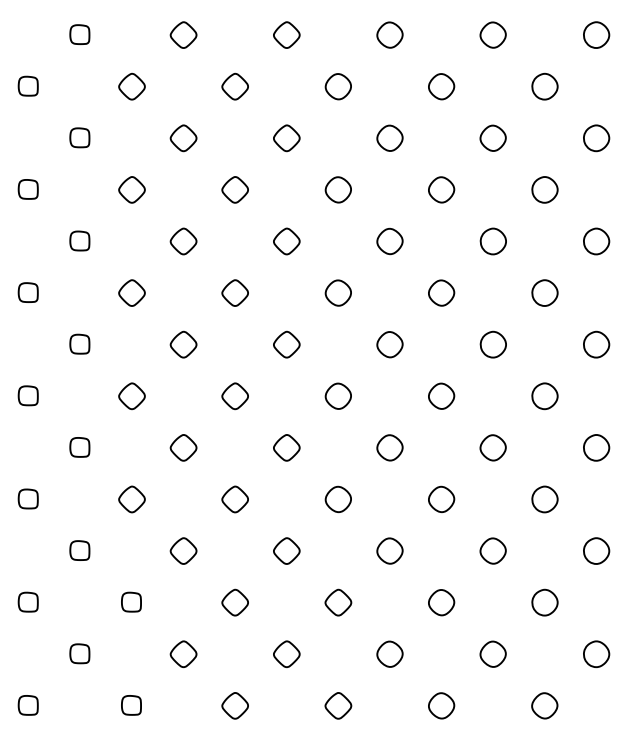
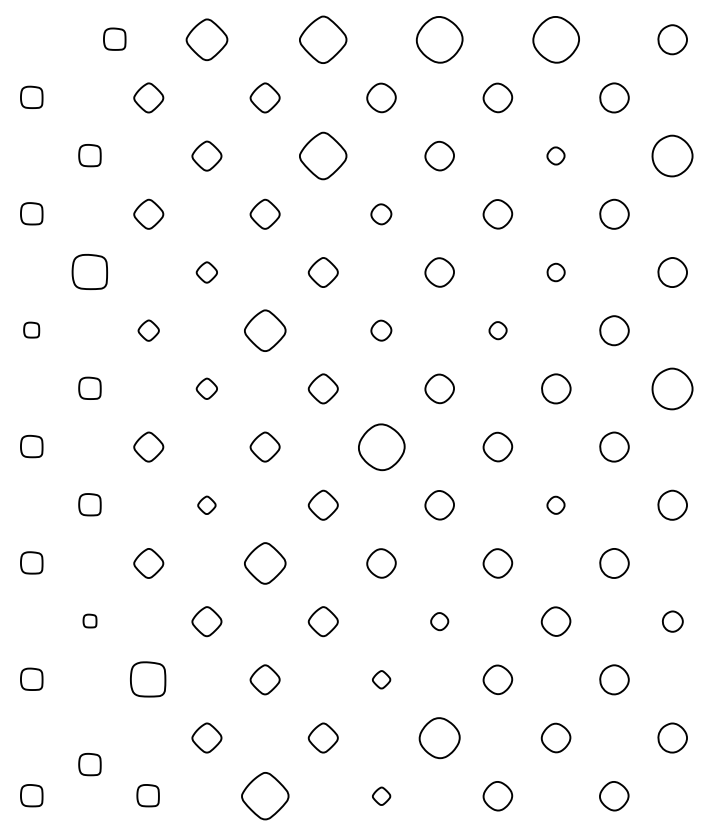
part: (79, 34) -> (114, 39), moved
part: (183, 34) -> (206, 39), size x1.4
part: (286, 34) -> (322, 39), size x1.6
part: (389, 34) -> (439, 39), size x1.6
part: (492, 34) -> (555, 39), size x1.6
part: (492, 137) -> (555, 155), size x0.6
part: (286, 138) -> (322, 156), size x1.6
part: (596, 138) -> (672, 156), size x1.4
part: (337, 189) -> (380, 213), size x0.7
part: (79, 240) -> (89, 271), size x1.6
part: (183, 241) -> (206, 272), size x0.7
part: (492, 241) -> (555, 272), size x0.6
part: (27, 292) -> (30, 330), size x0.7
part: (131, 292) -> (148, 330), size x0.7
part: (234, 292) -> (264, 330), size x1.4
part: (337, 292) -> (380, 330), size x0.7
part: (441, 292) -> (497, 330), size x0.6
part: (183, 344) -> (206, 388), size x0.7
part: (596, 344) -> (672, 388), size x1.4
part: (337, 395) -> (380, 446), size x1.6
part: (183, 447) -> (206, 504), size x0.6
part: (492, 447) -> (555, 504), size x0.6
part: (234, 499) -> (264, 563), size x1.4
part: (79, 550) -> (89, 621), size x0.6
part: (389, 550) -> (439, 621), size x0.6
part: (596, 550) -> (672, 621), size x0.7
part: (131, 601) -> (148, 678), size x1.6
part: (338, 602) -> (381, 679), size x0.6
part: (79, 653) -> (89, 764), moved
part: (389, 653) -> (439, 737), size x1.4
part: (234, 705) -> (264, 795), size x1.6
part: (338, 705) -> (381, 795), size x0.6

